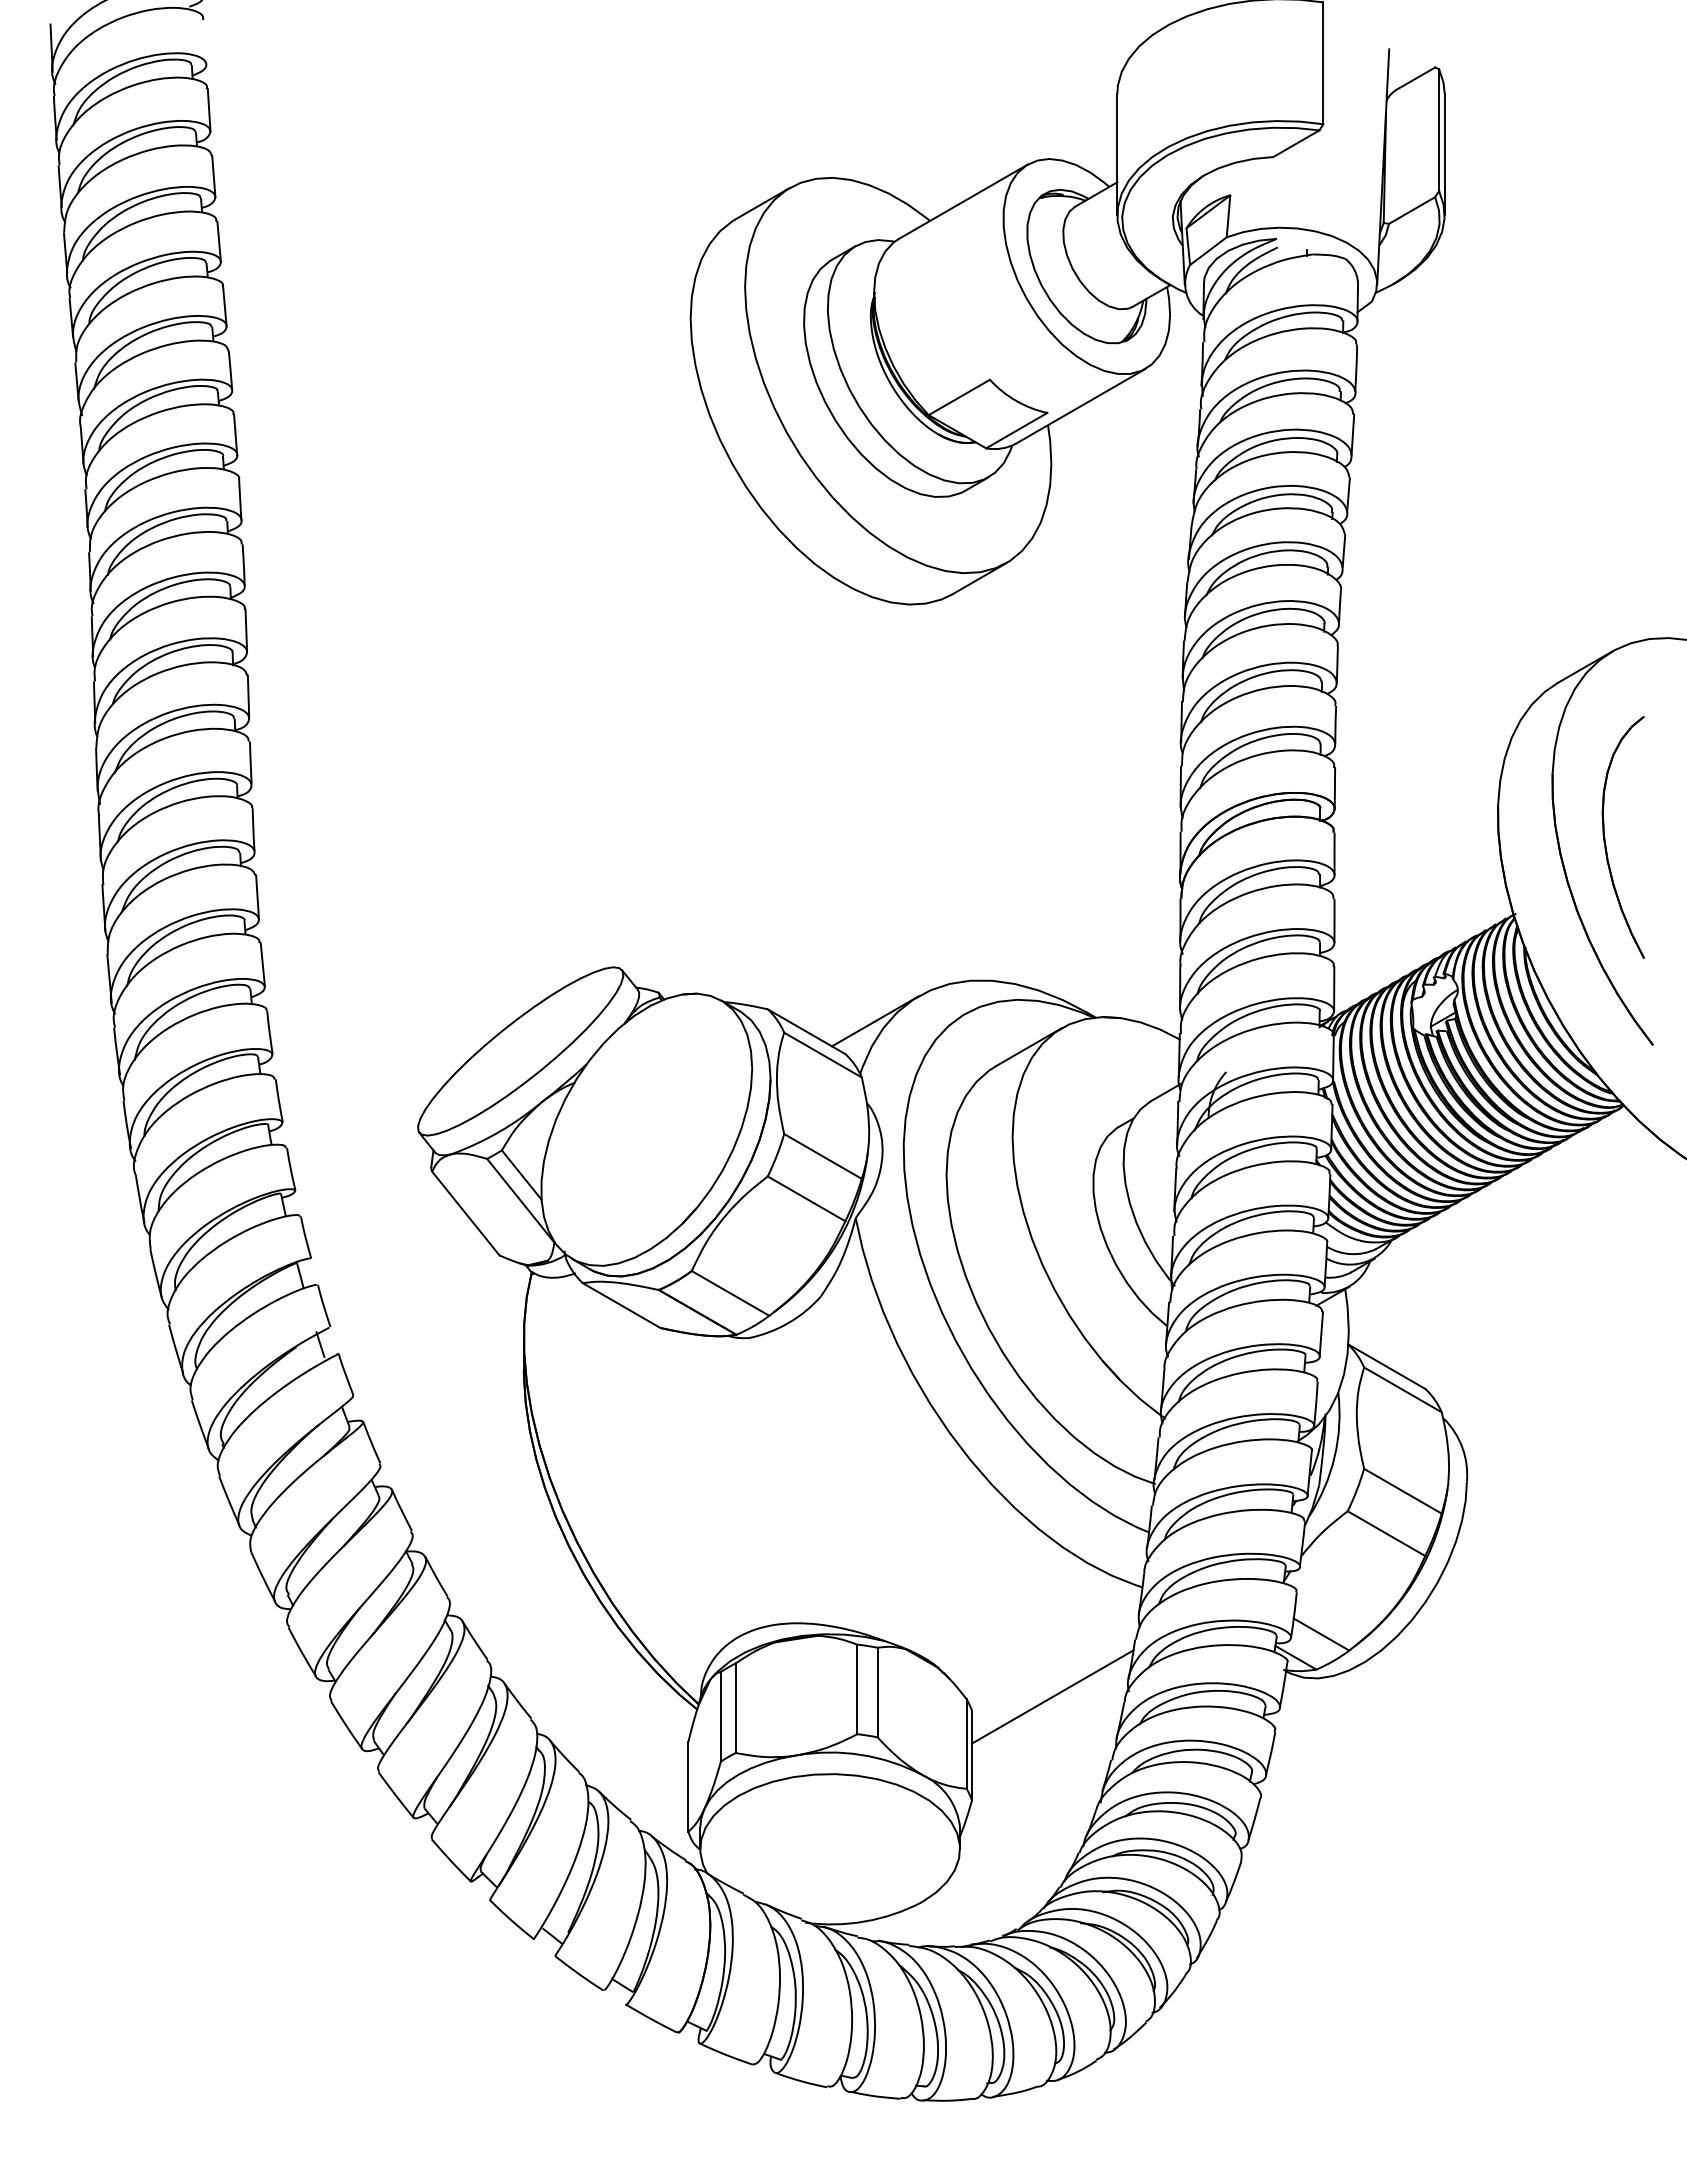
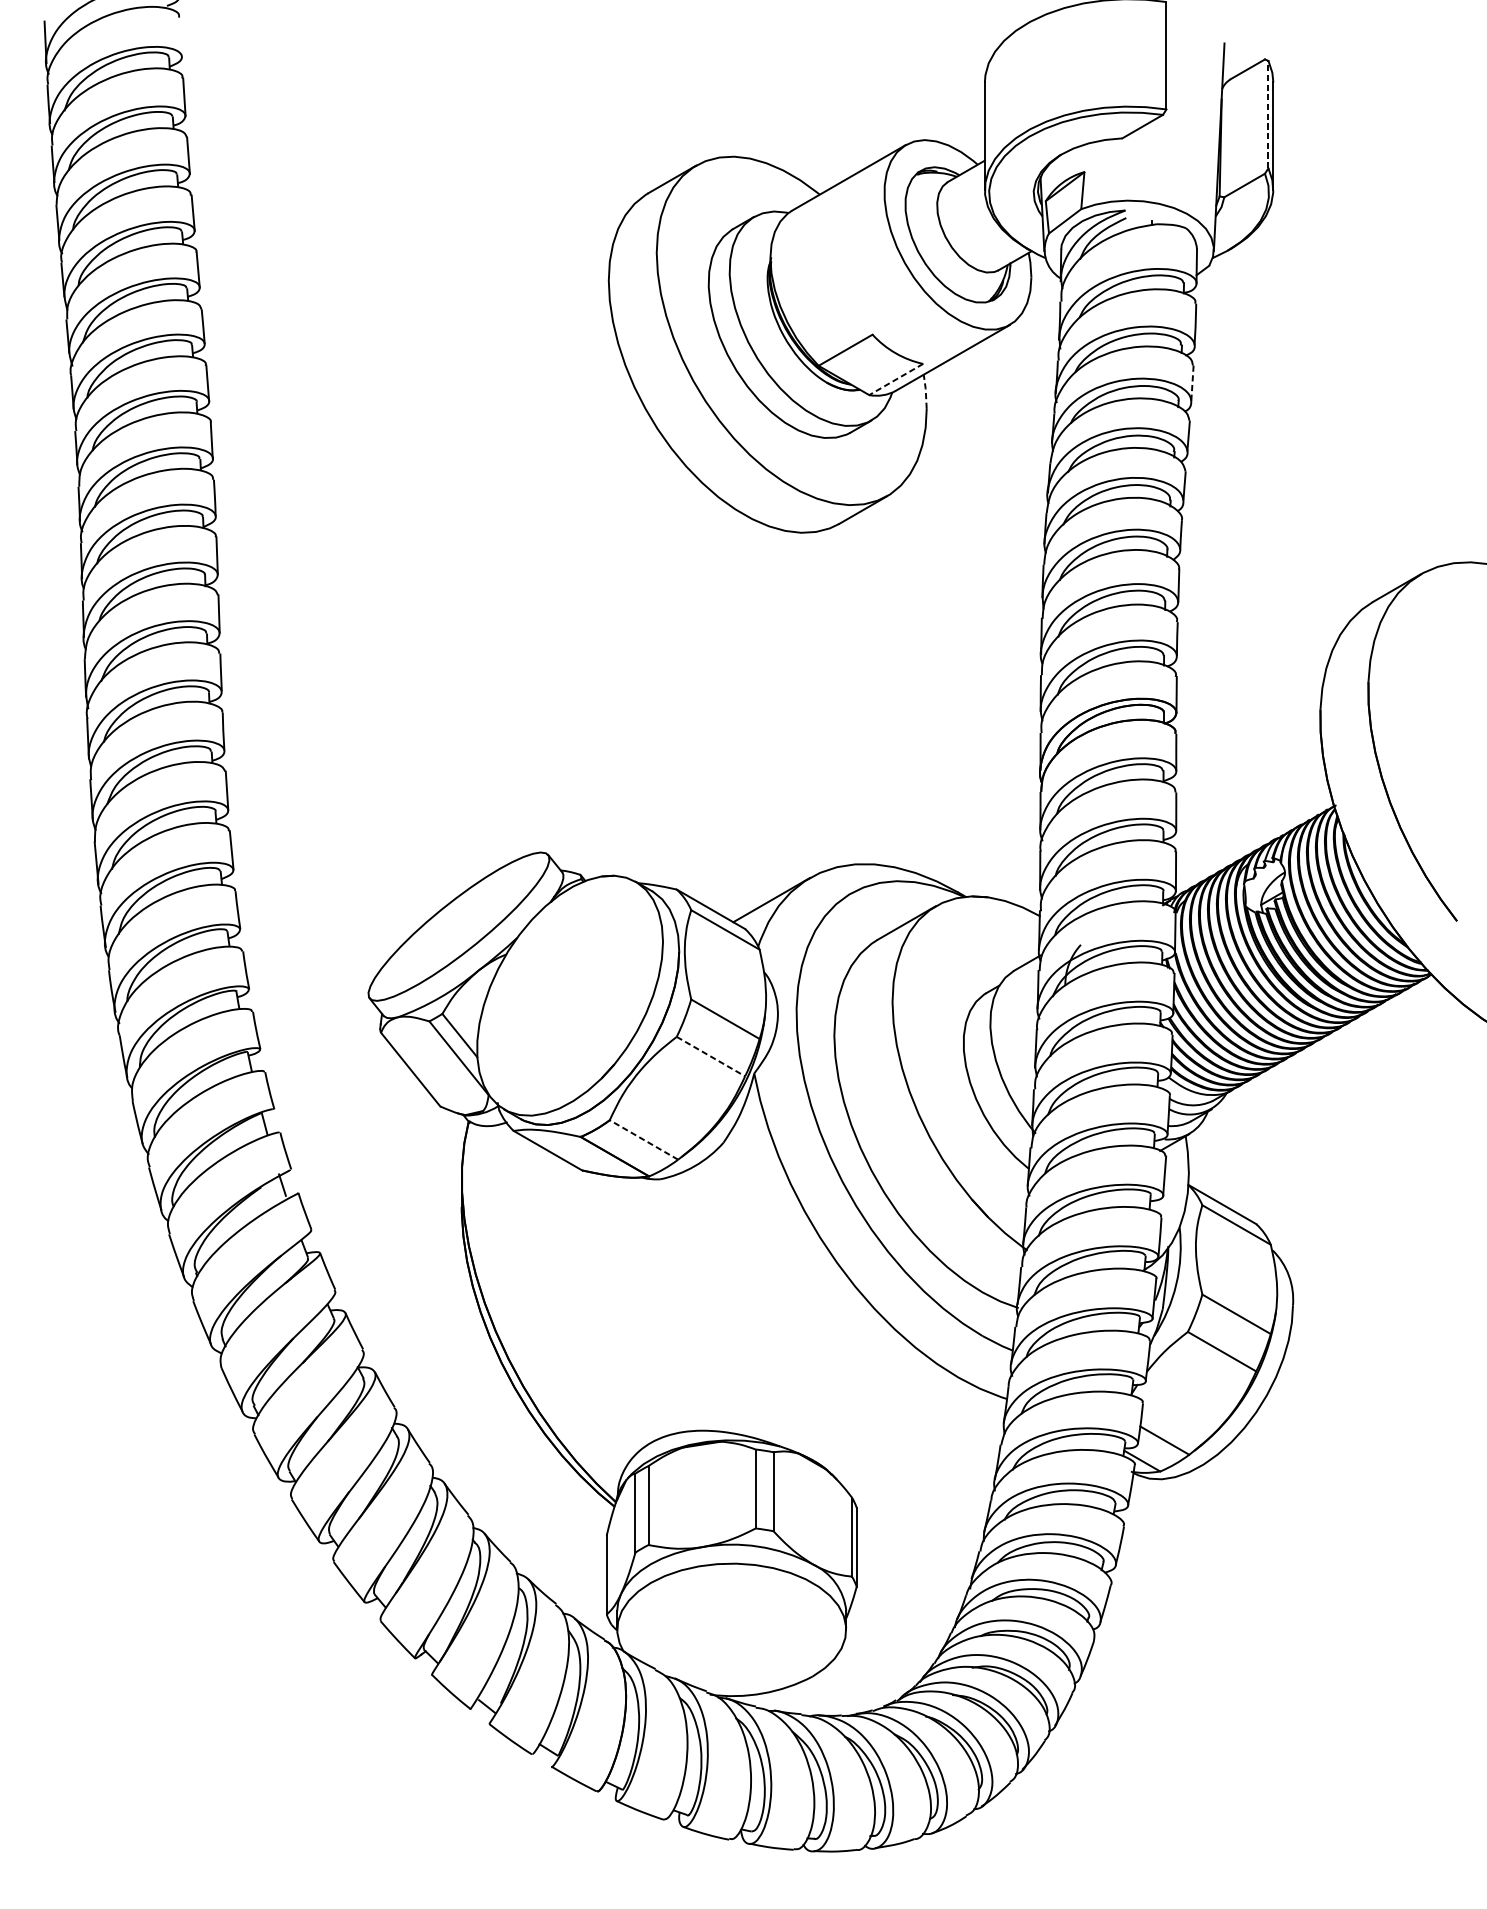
line: (1439, 130) -> (1268, 114), solid -> dashed
line: (1016, 430) -> (895, 379), solid -> dashed
line: (1352, 434) -> (1192, 382), solid -> dashed
line: (1050, 443) -> (925, 390), solid -> dashed
part: (1605, 838) -> (1415, 738), removed
line: (806, 1198) -> (710, 1056), solid -> dashed
line: (730, 1293) -> (643, 1140), solid -> dashed
line: (1052, 1696) -> (927, 1495), removed

